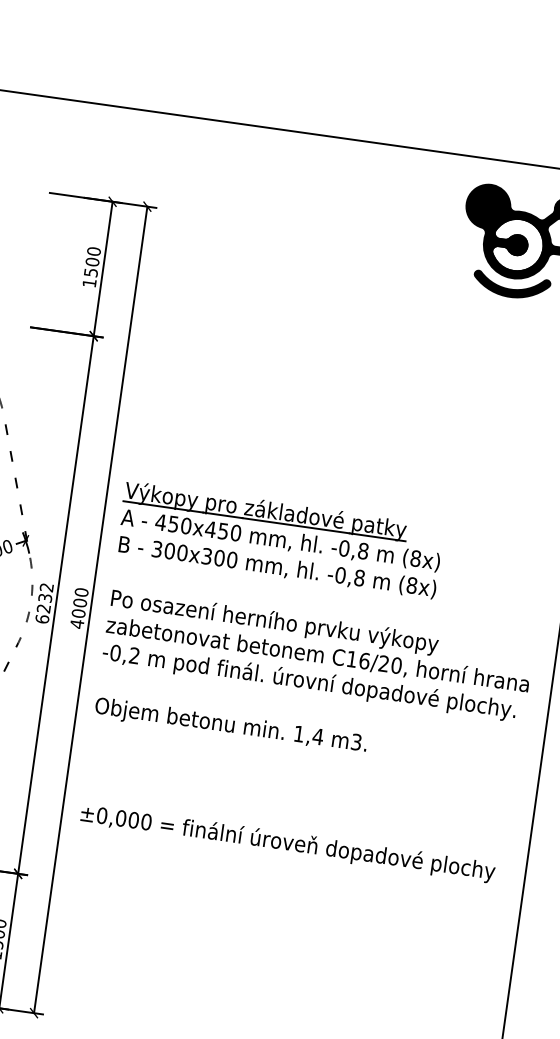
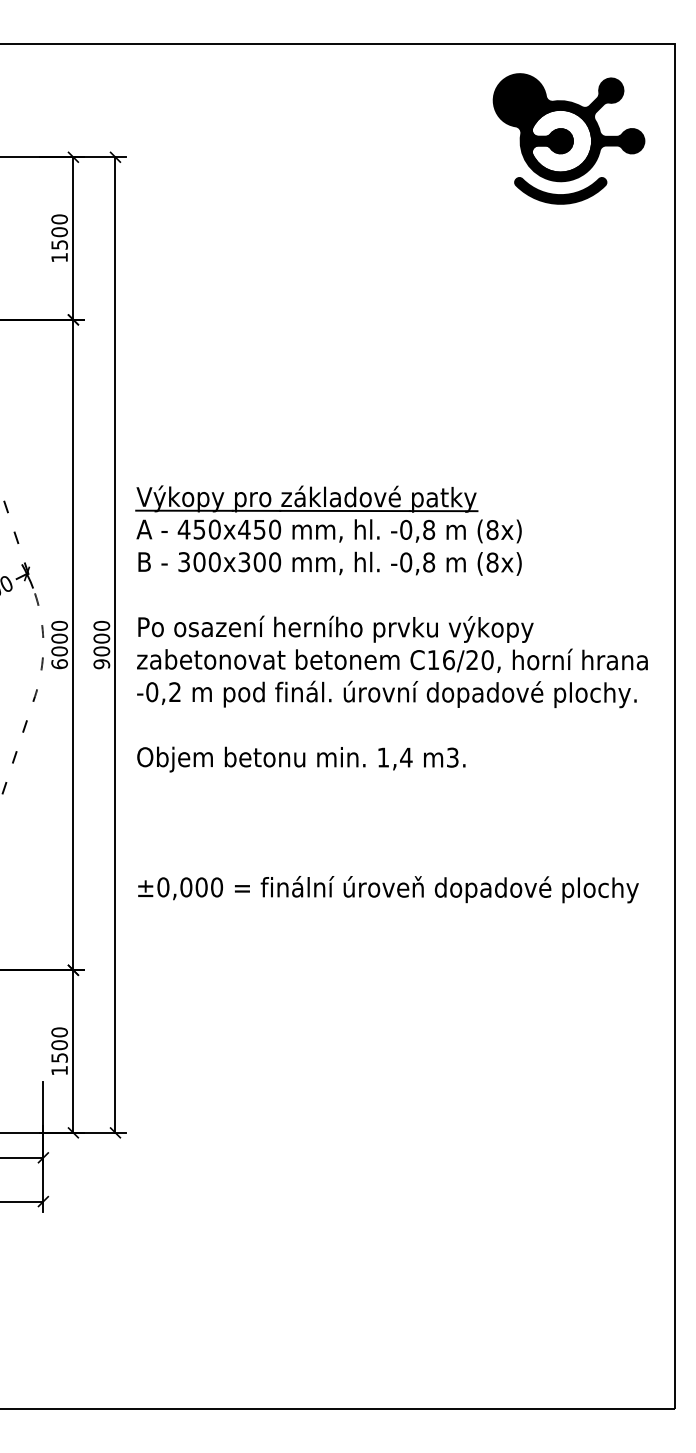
text: (45, 597) -> (59, 638), 6232 -> 6000
text: (76, 624) -> (101, 664), 4000 -> 9000

